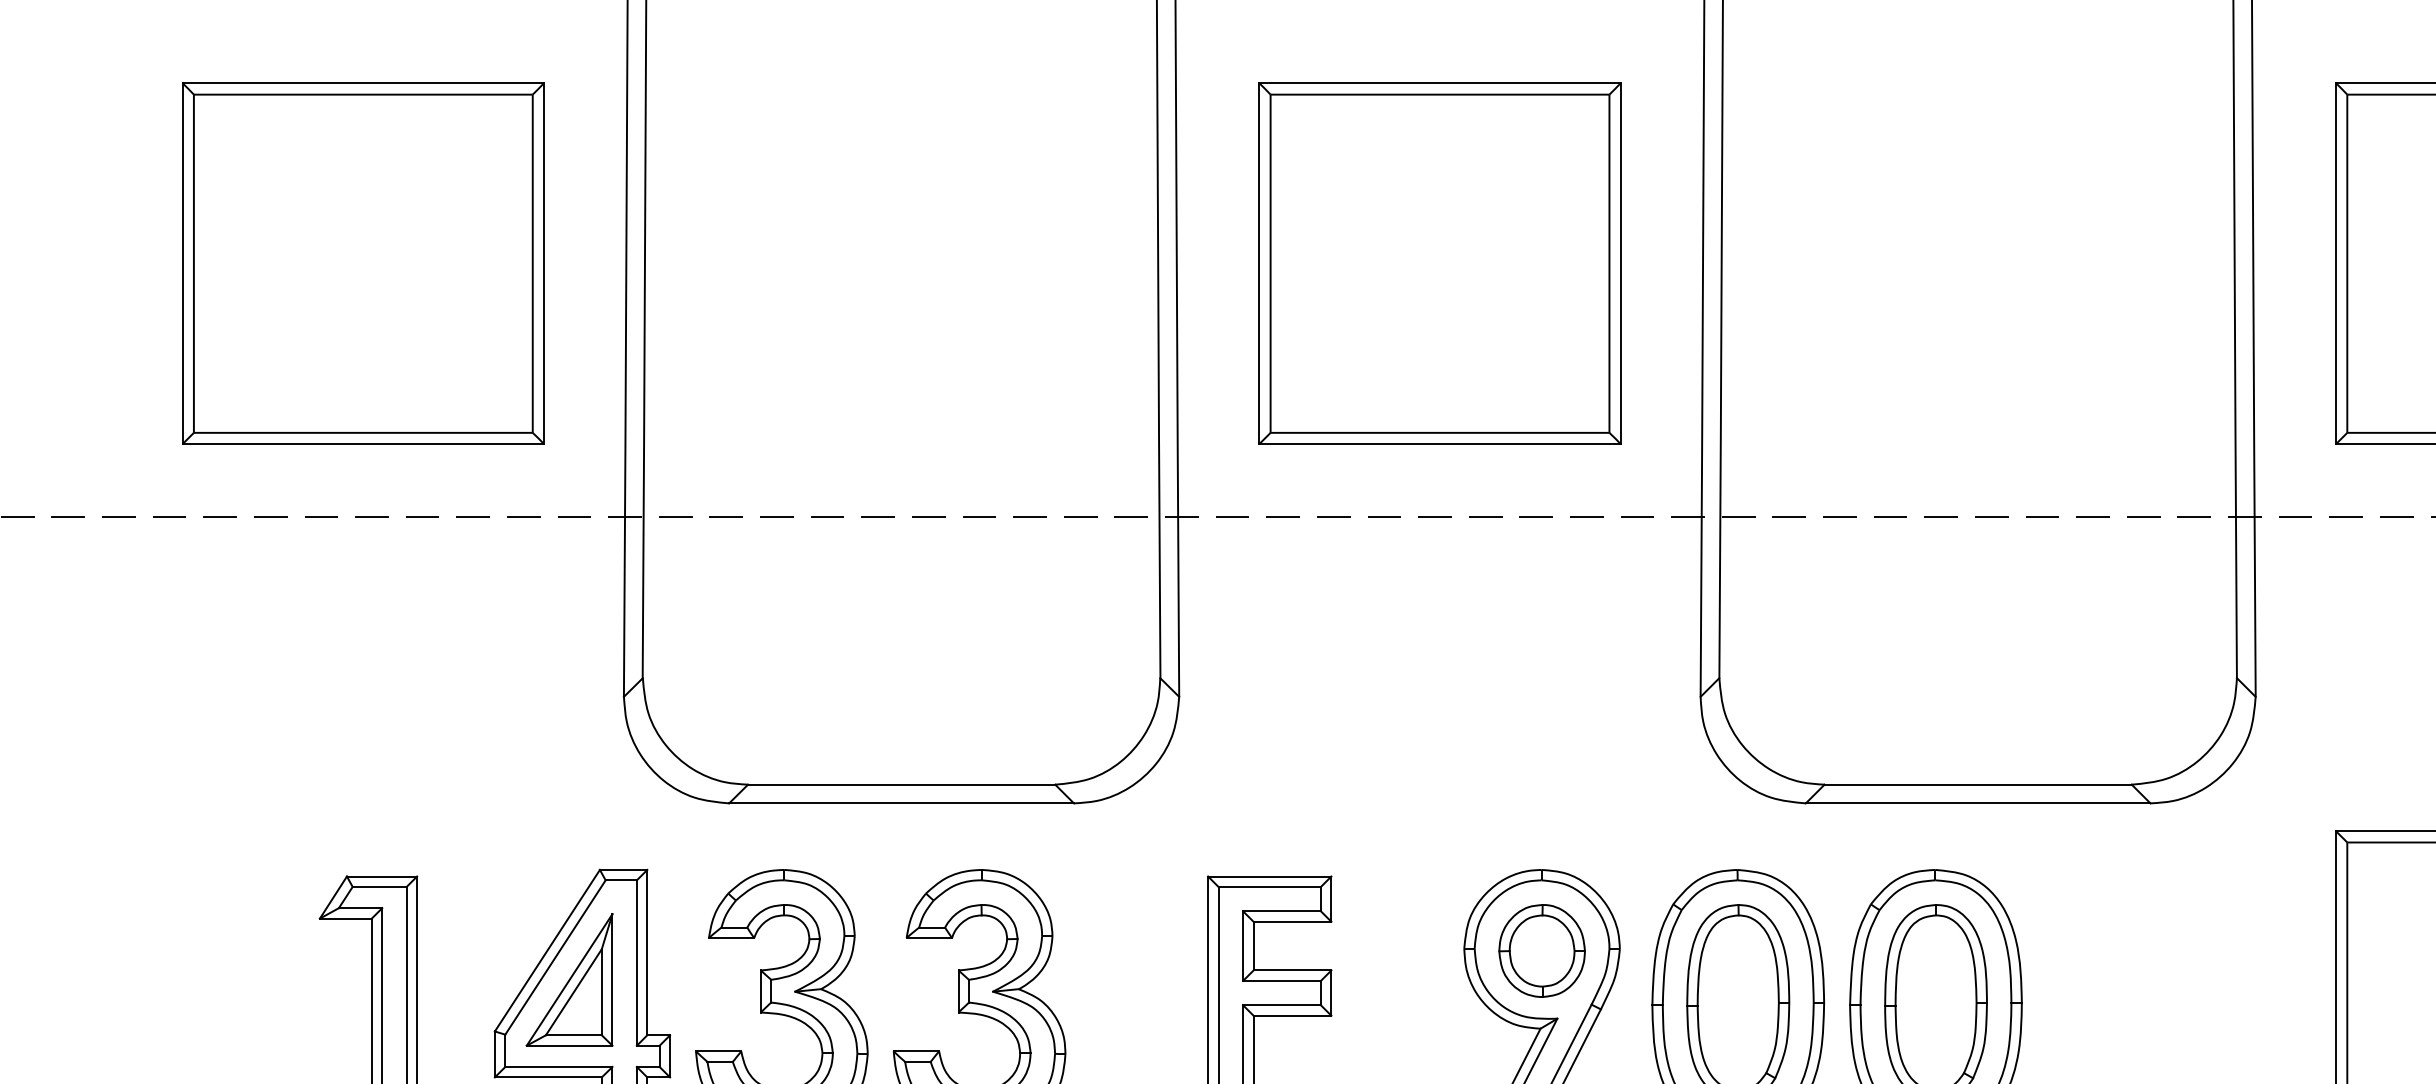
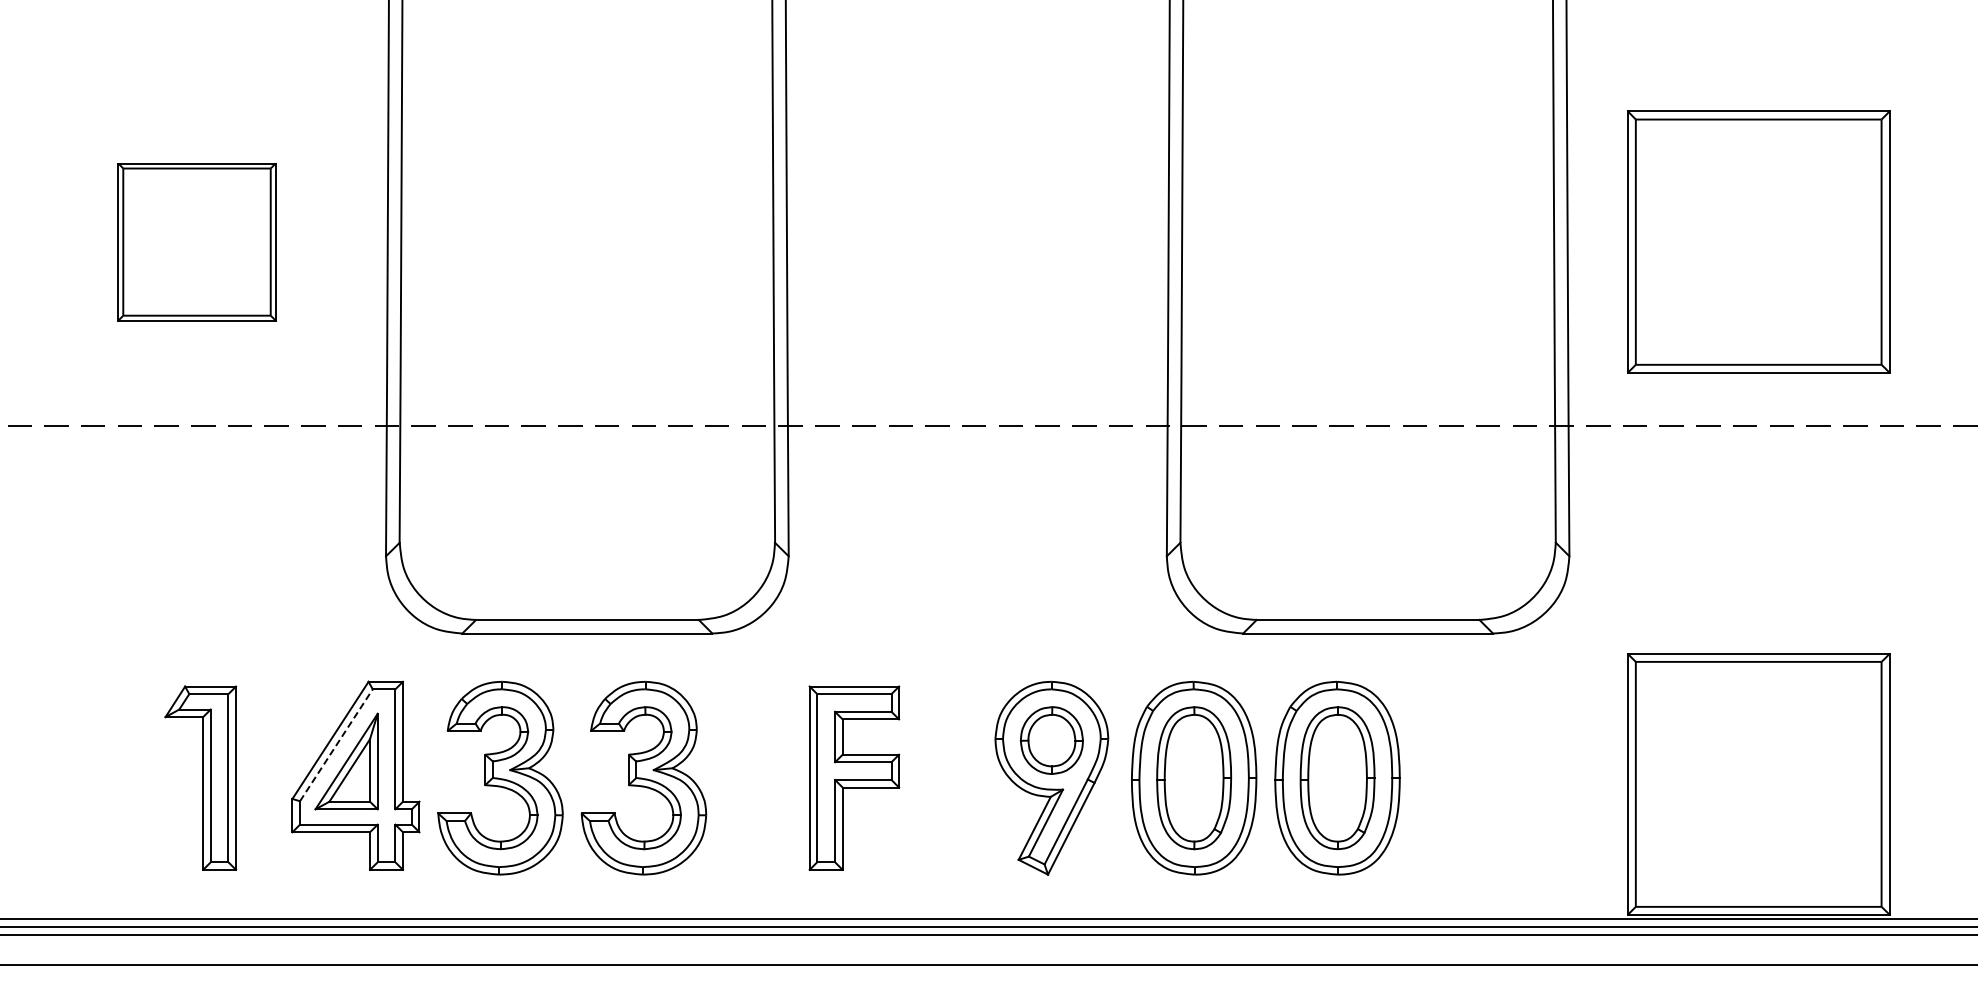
part: (362, 262) -> (196, 241), size x0.6
part: (1439, 262) -> (977, 241), removed
line: (555, 957) -> (336, 745), solid -> dashed

